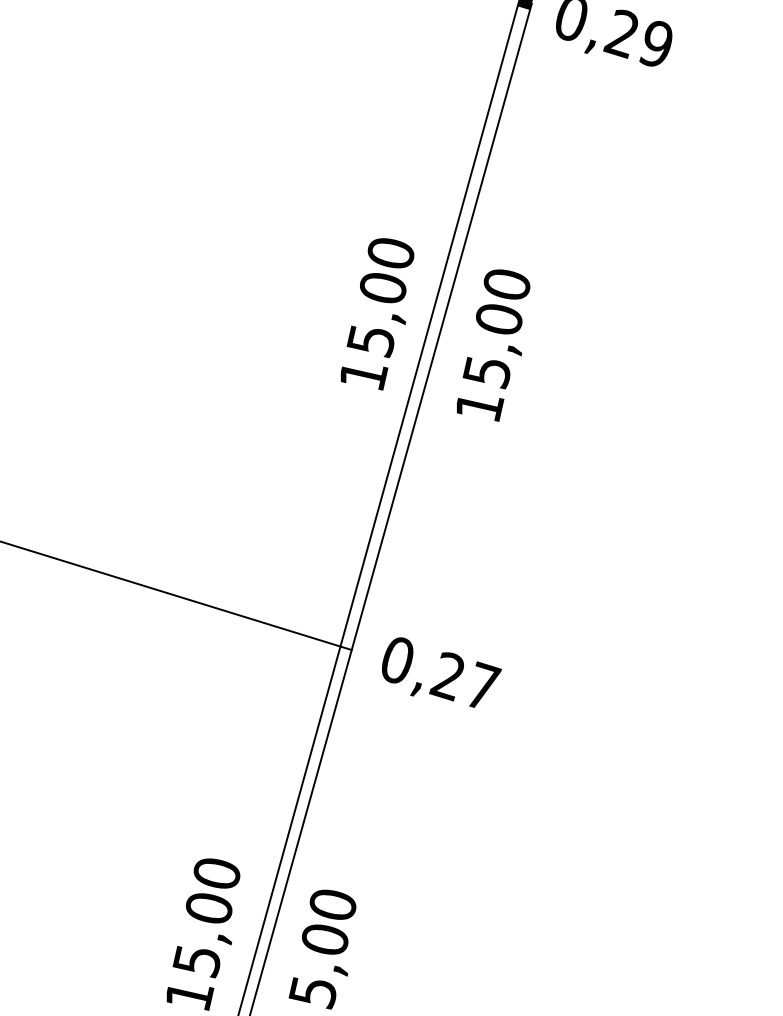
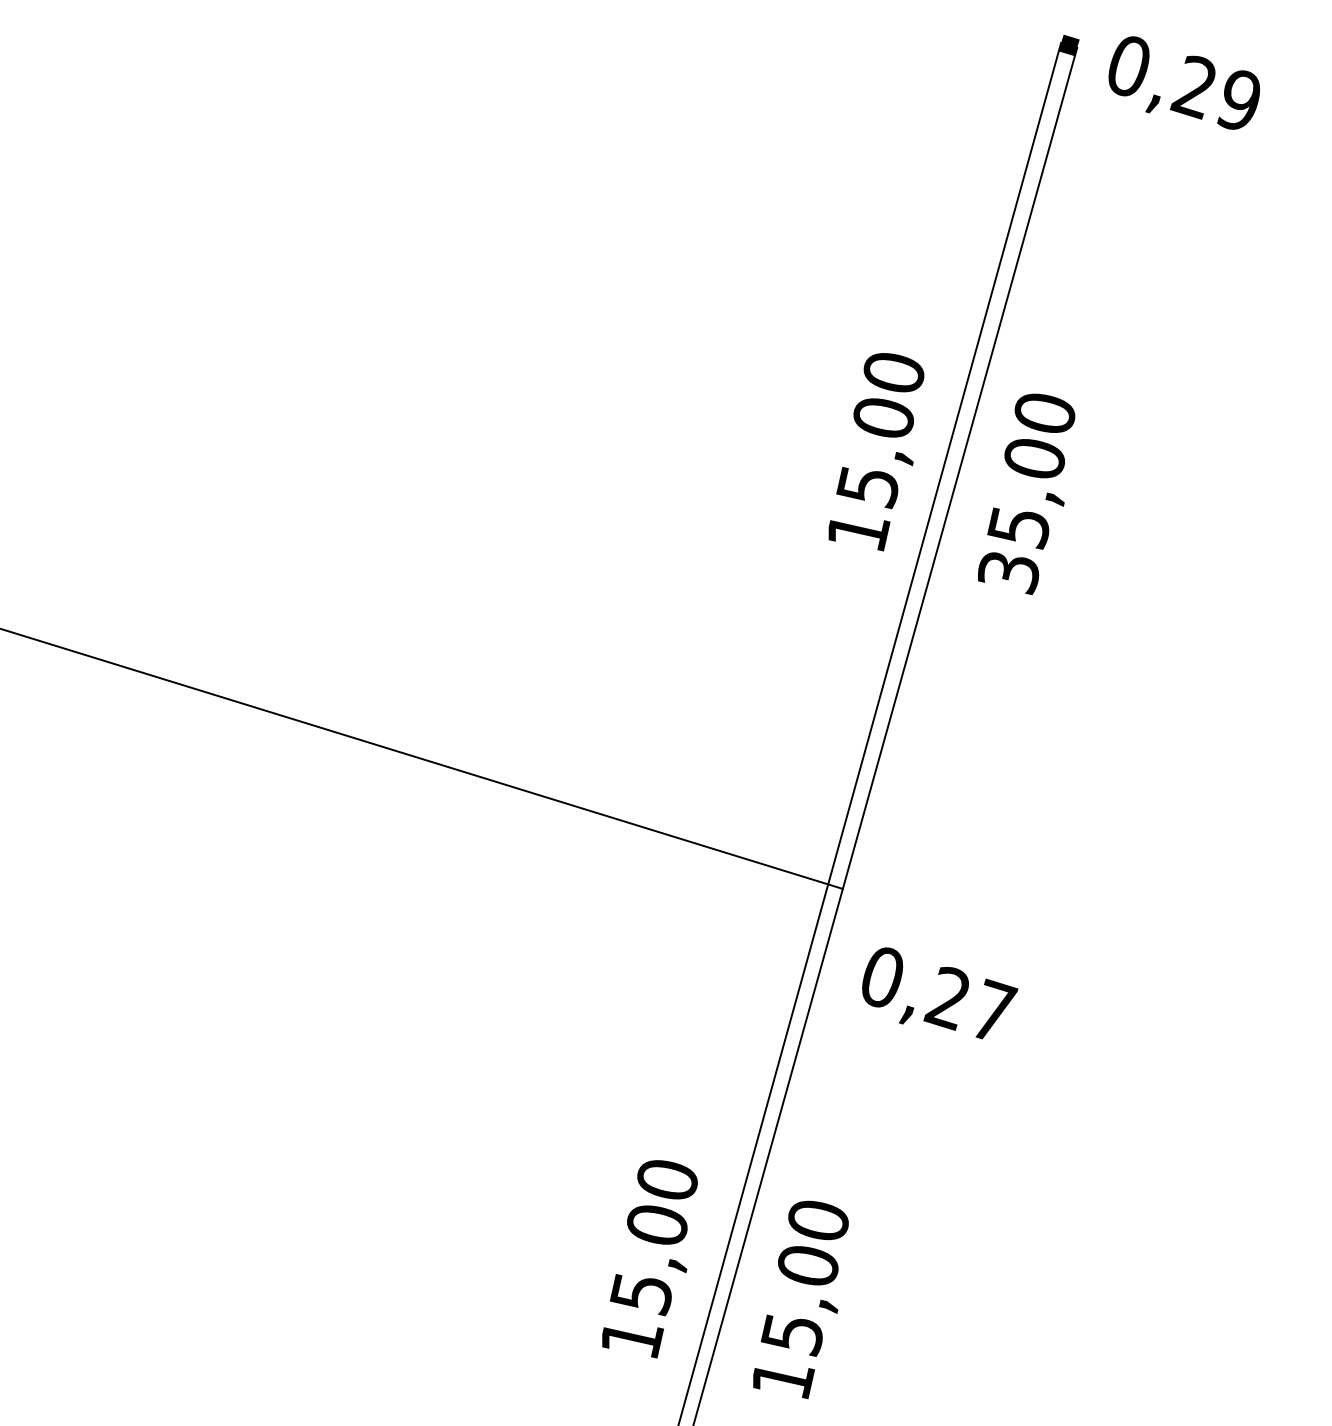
text: (479, 407) -> (1009, 573), 15,00 -> 35,00
text: (442, 672) -> (940, 993), moved

